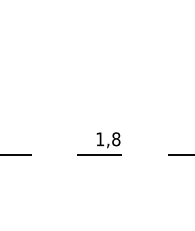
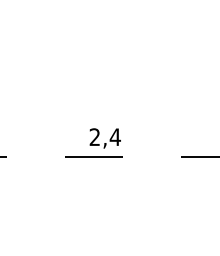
text: (108, 139) -> (105, 137), 1,8 -> 2,4

